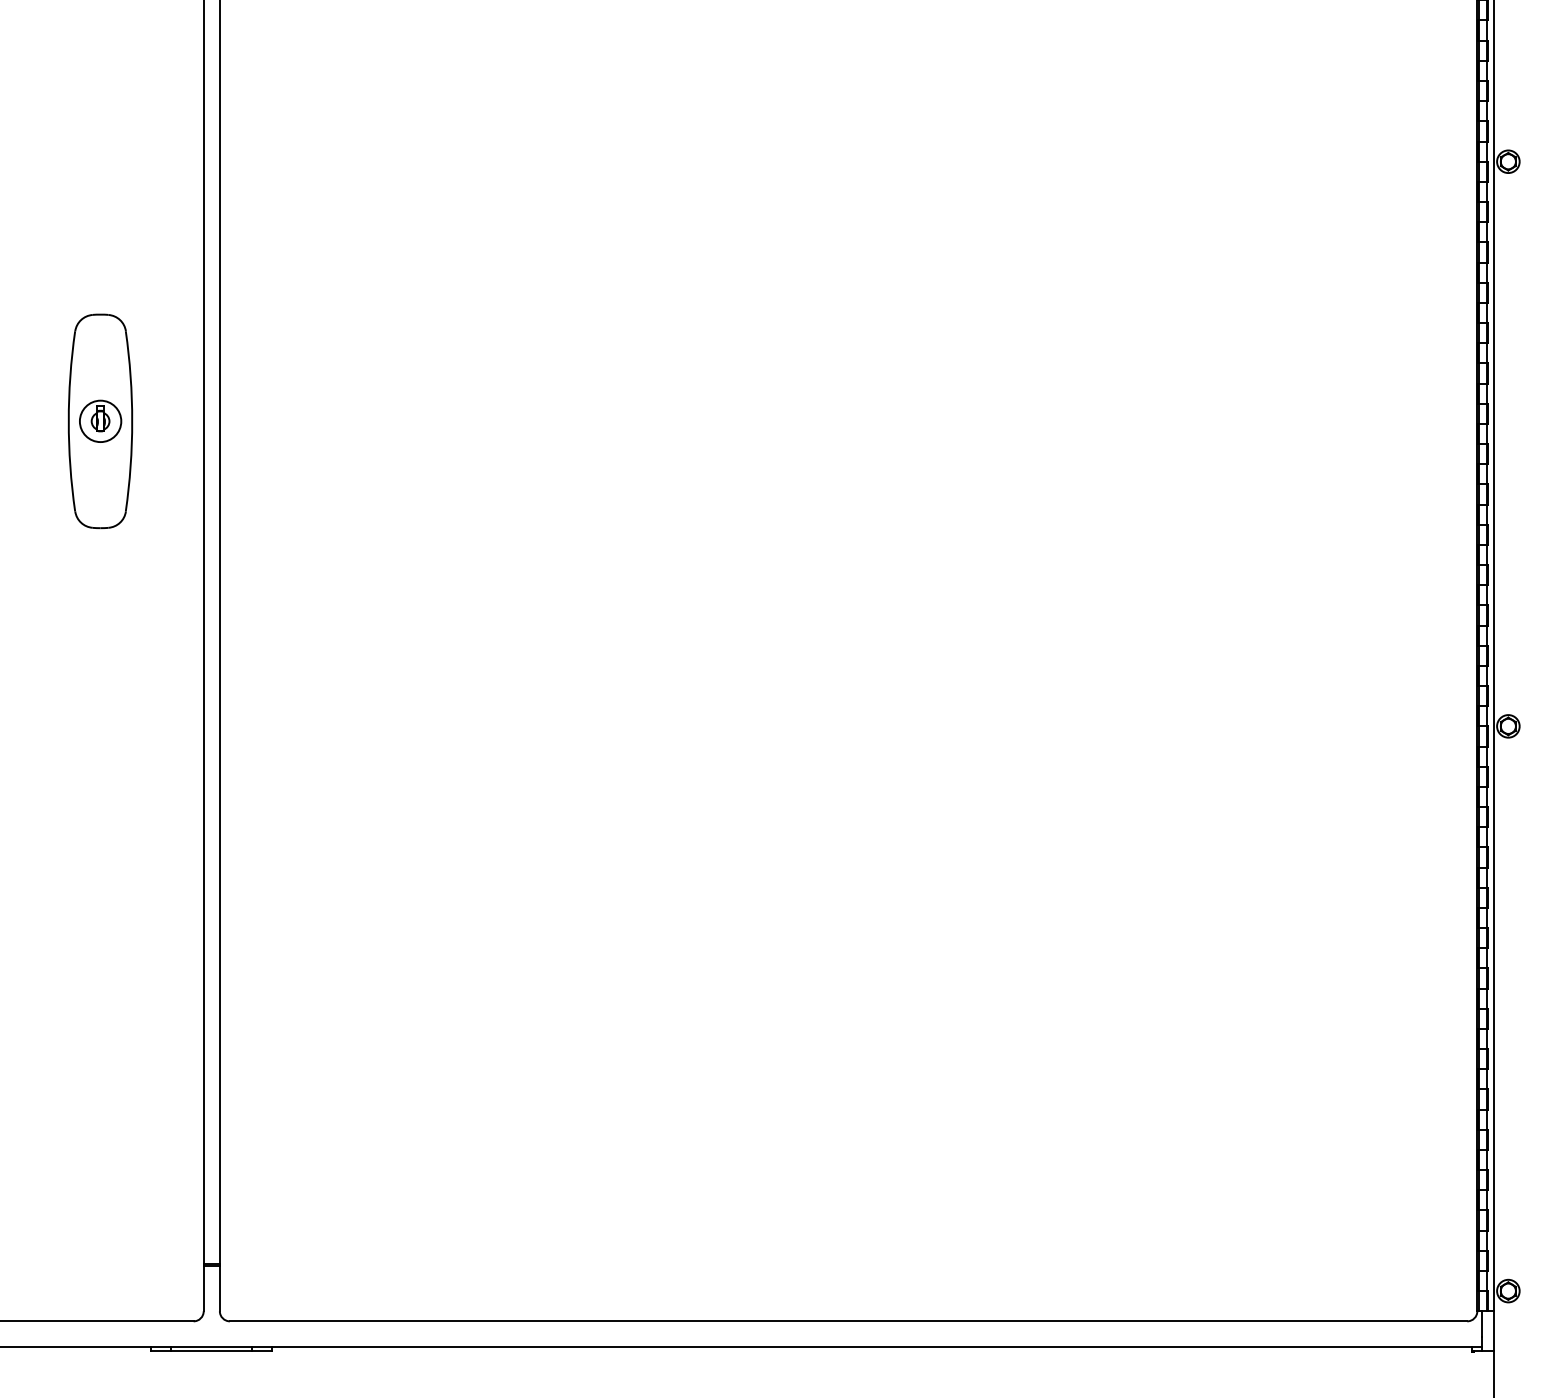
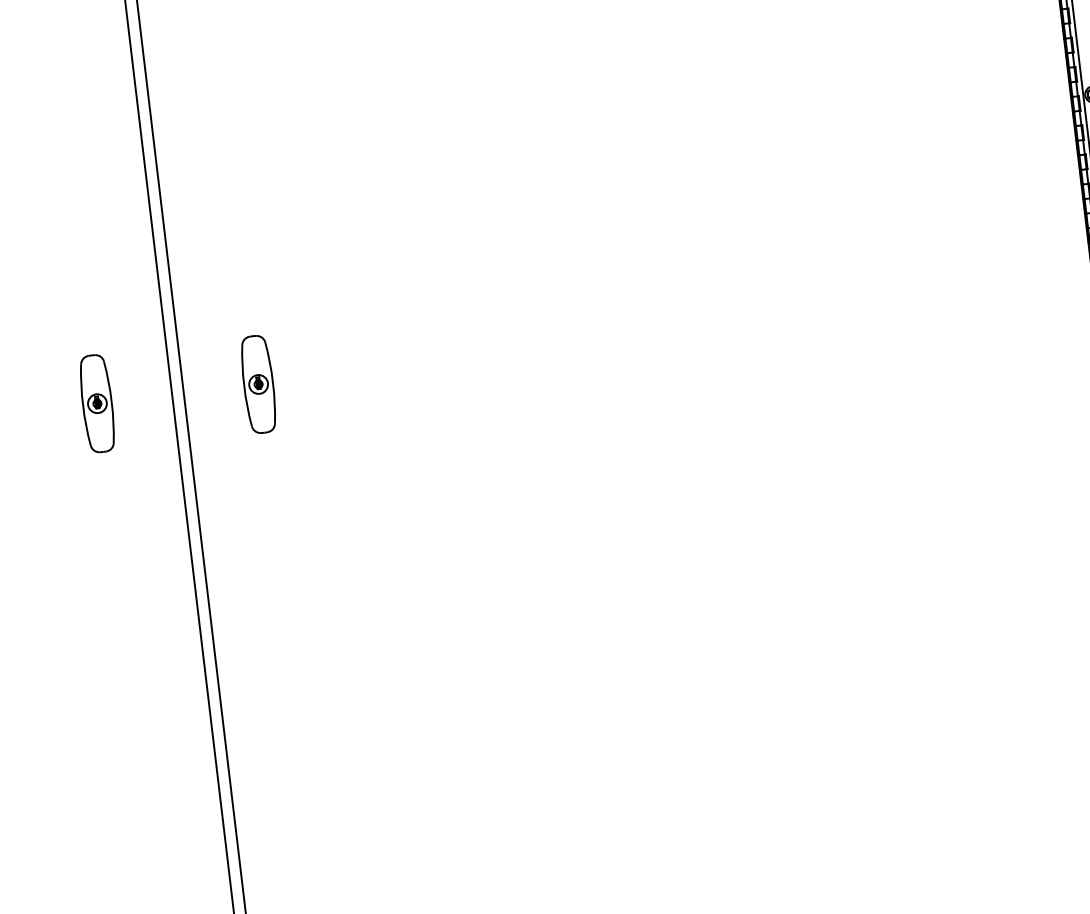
part: (99, 421) -> (96, 403), size x0.62
part: (322, 421) -> (258, 384), added

